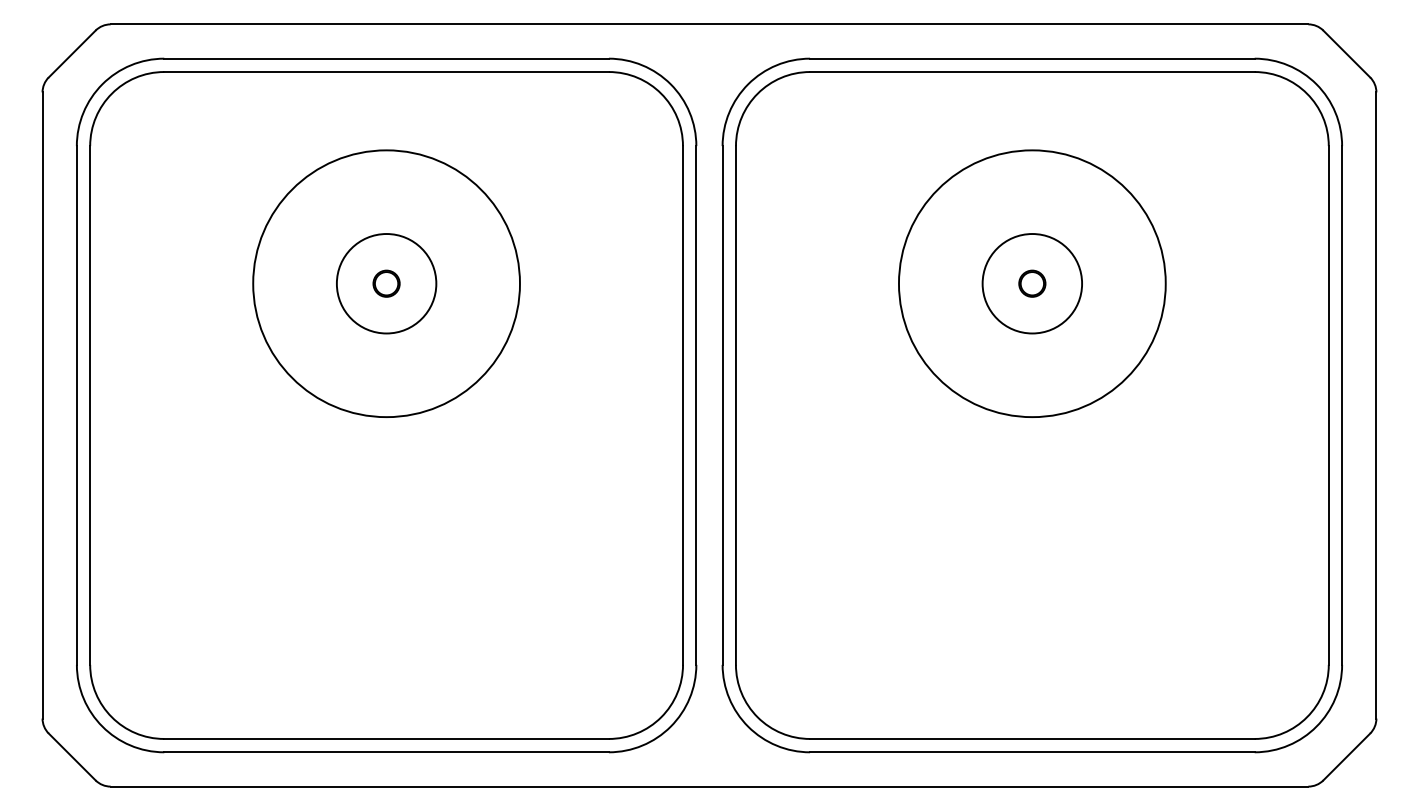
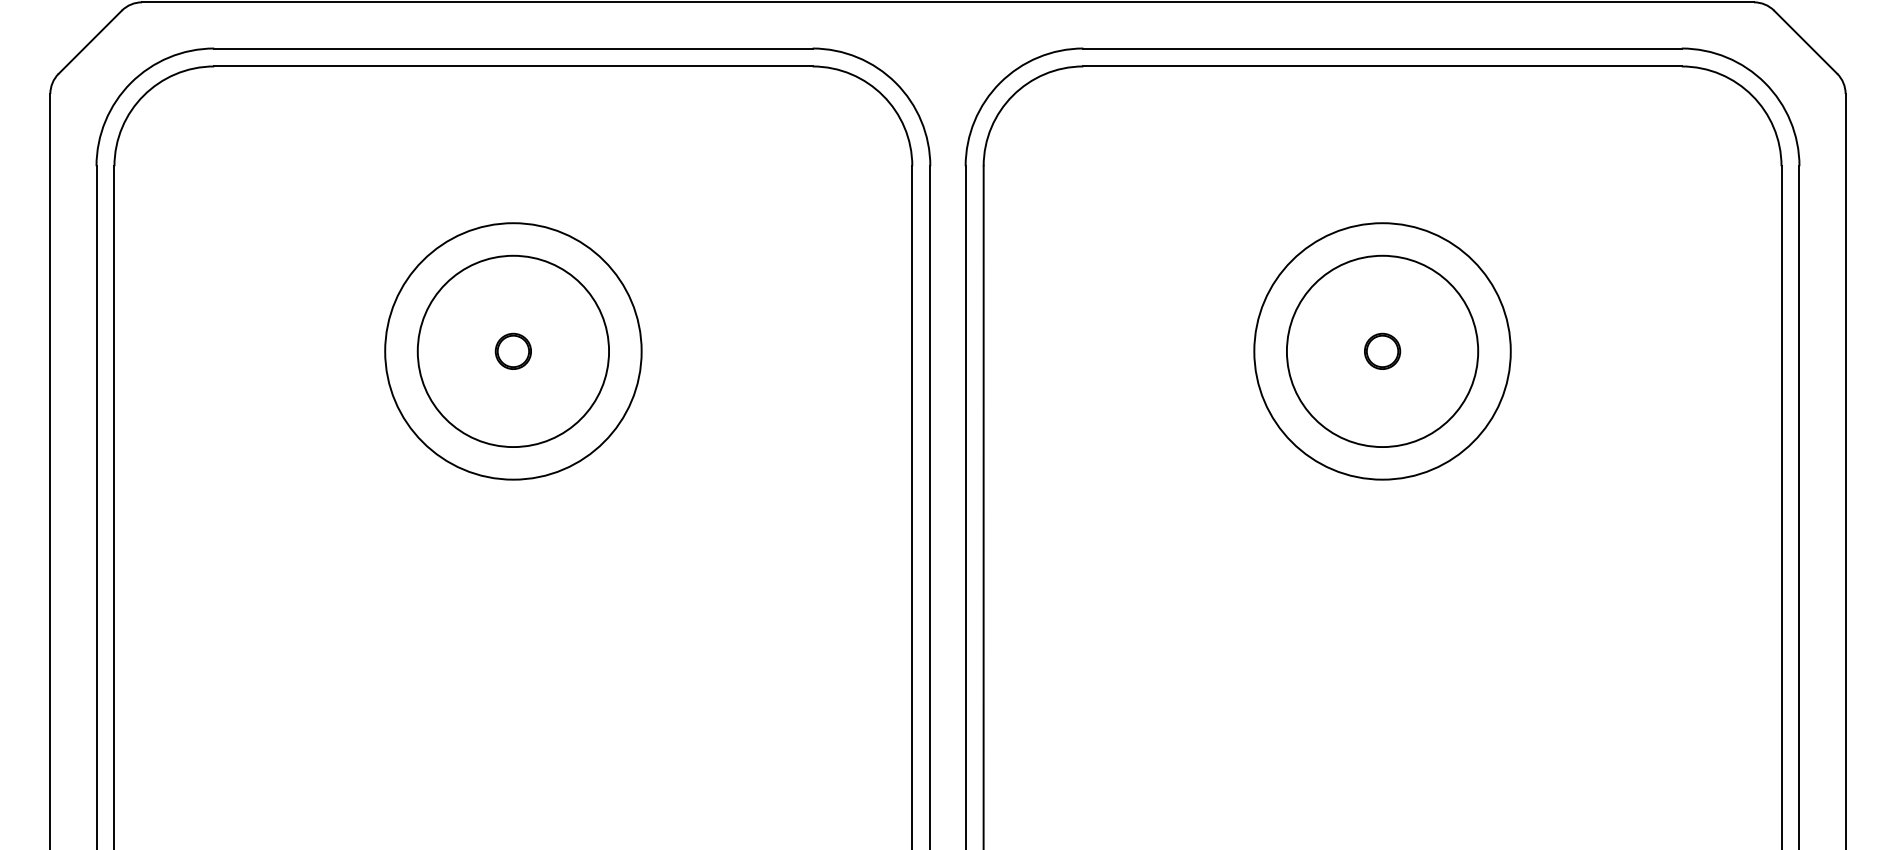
circle: (386, 283) -> (513, 351), size x0.71
circle: (386, 283) -> (513, 351), size x1.43
circle: (1032, 283) -> (1382, 351), size x0.71
circle: (1032, 283) -> (1382, 351), size x1.43

